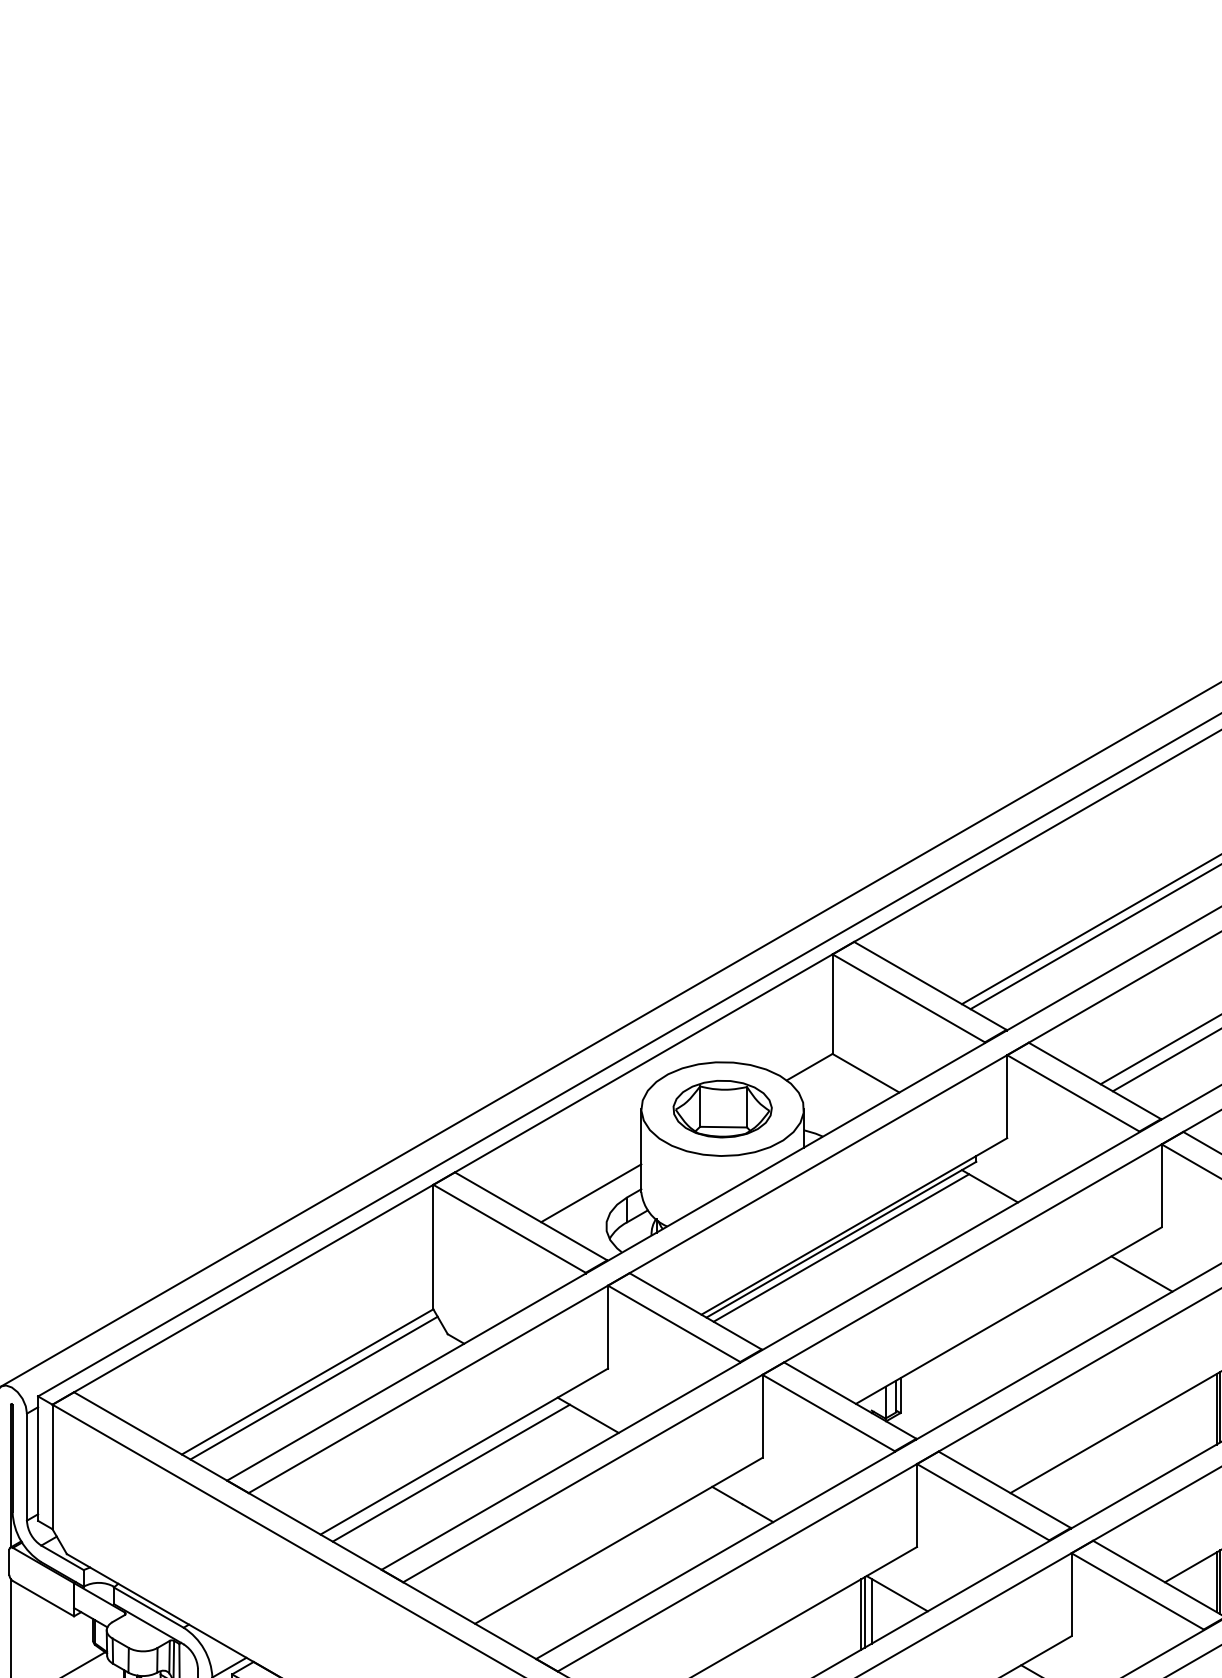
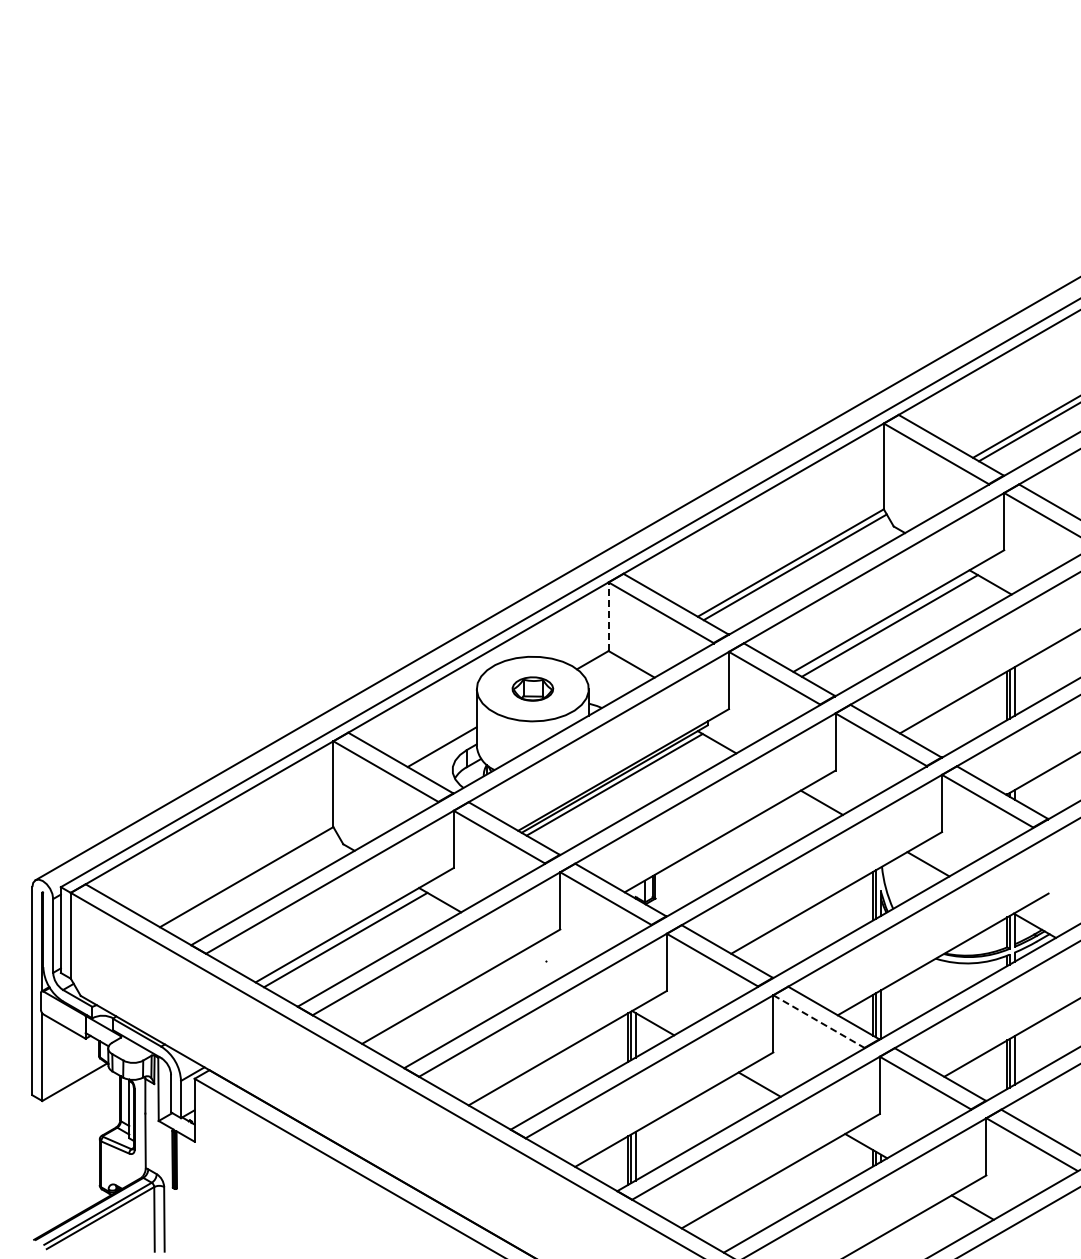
line: (832, 1003) -> (608, 616), solid -> dashed
part: (722, 1108) -> (532, 688), size x0.6
line: (313, 1388) -> (250, 881), removed
line: (742, 1504) -> (546, 961), removed
line: (1137, 1591) -> (818, 1021), solid -> dashed

